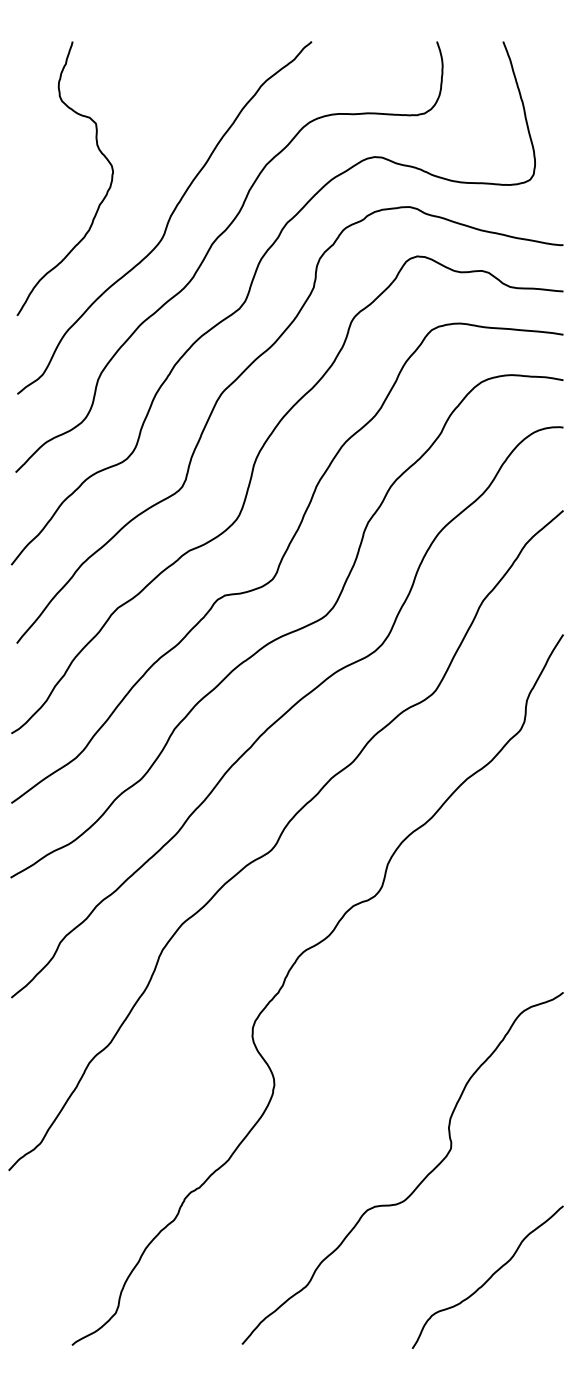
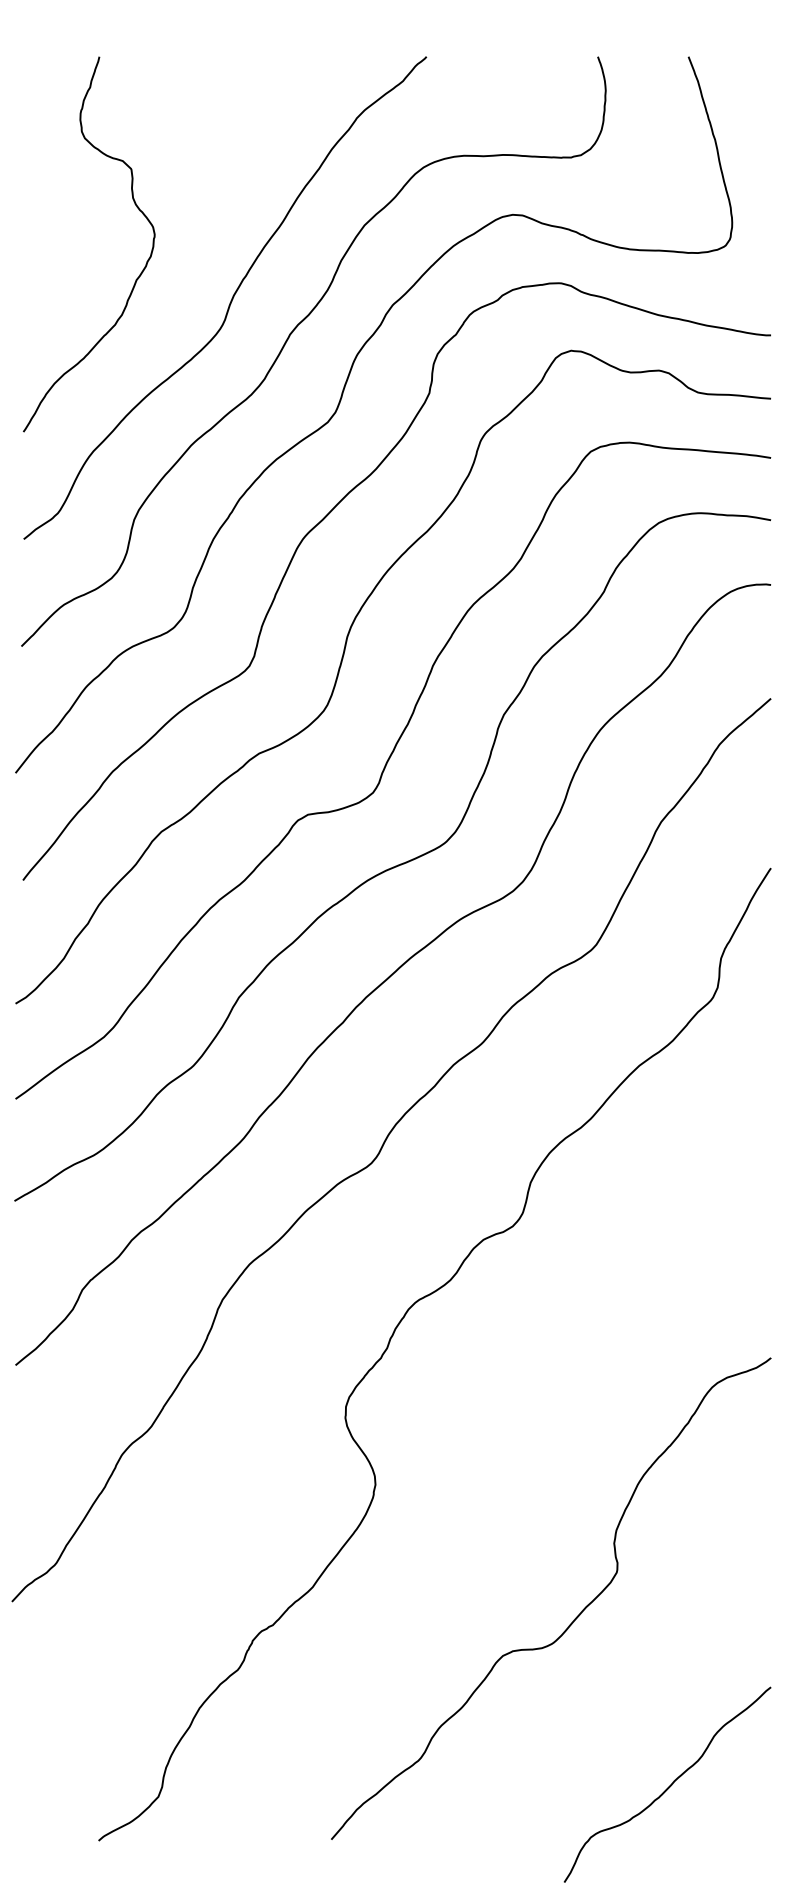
curve: (489, 1277) -> (669, 1784), moved

